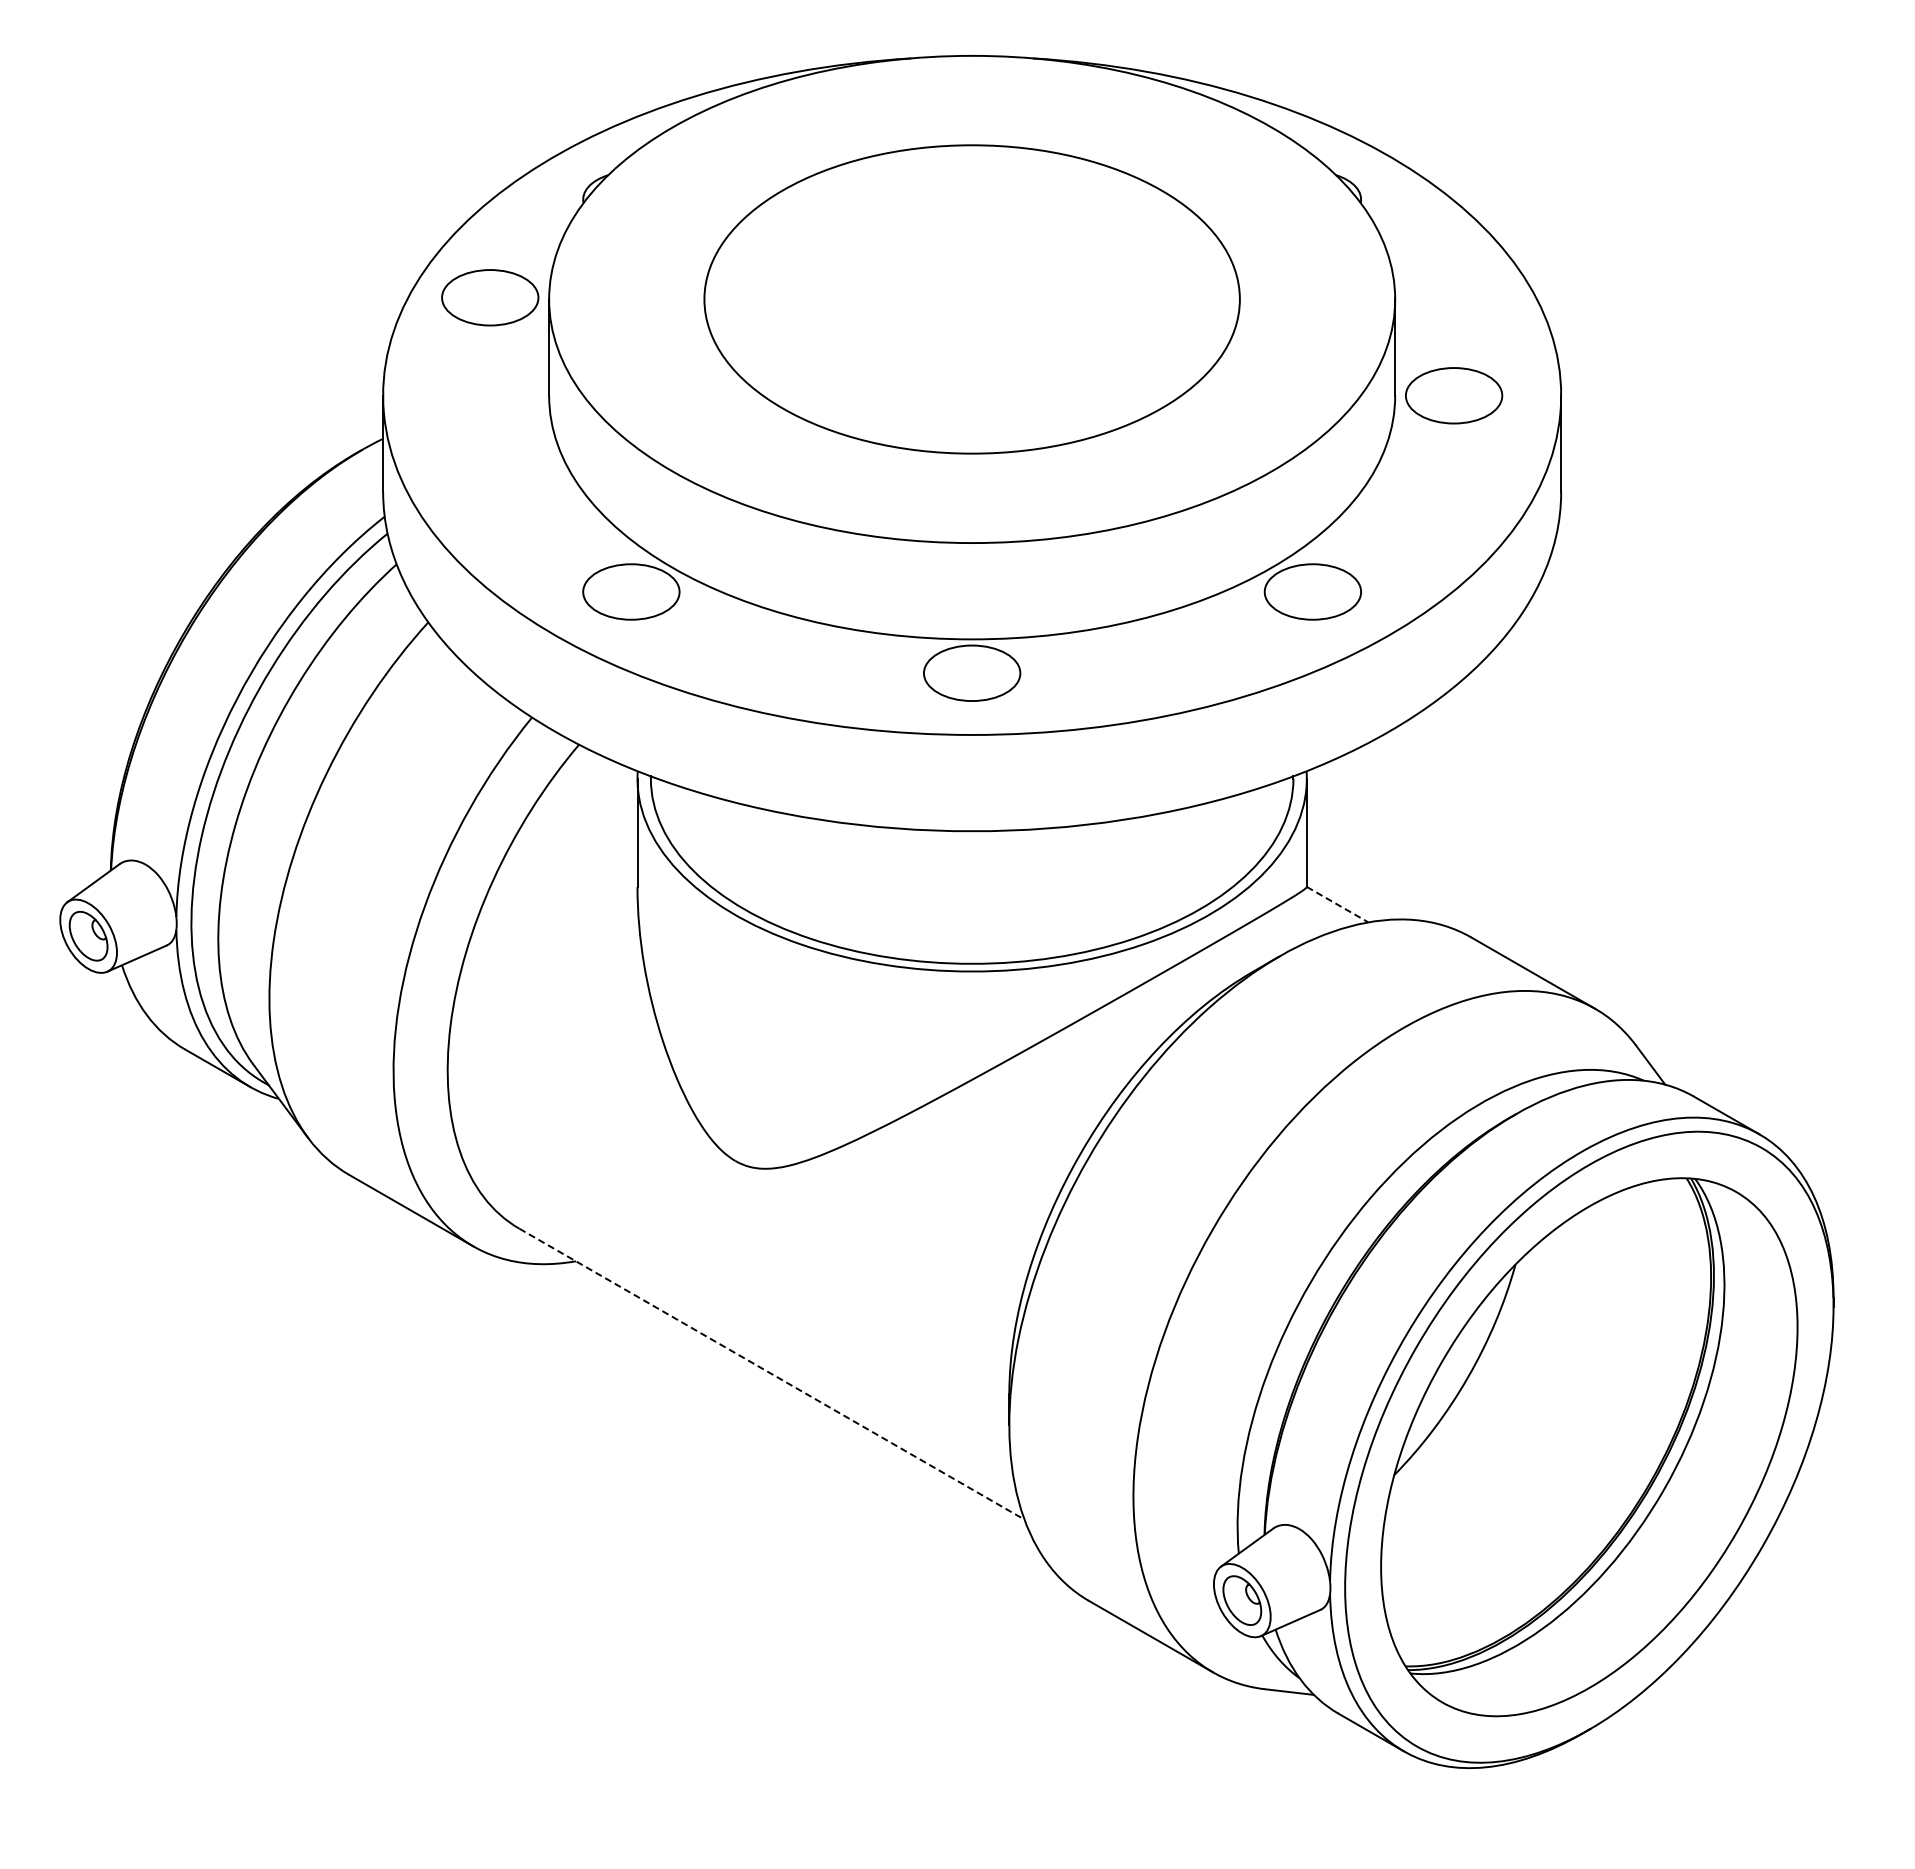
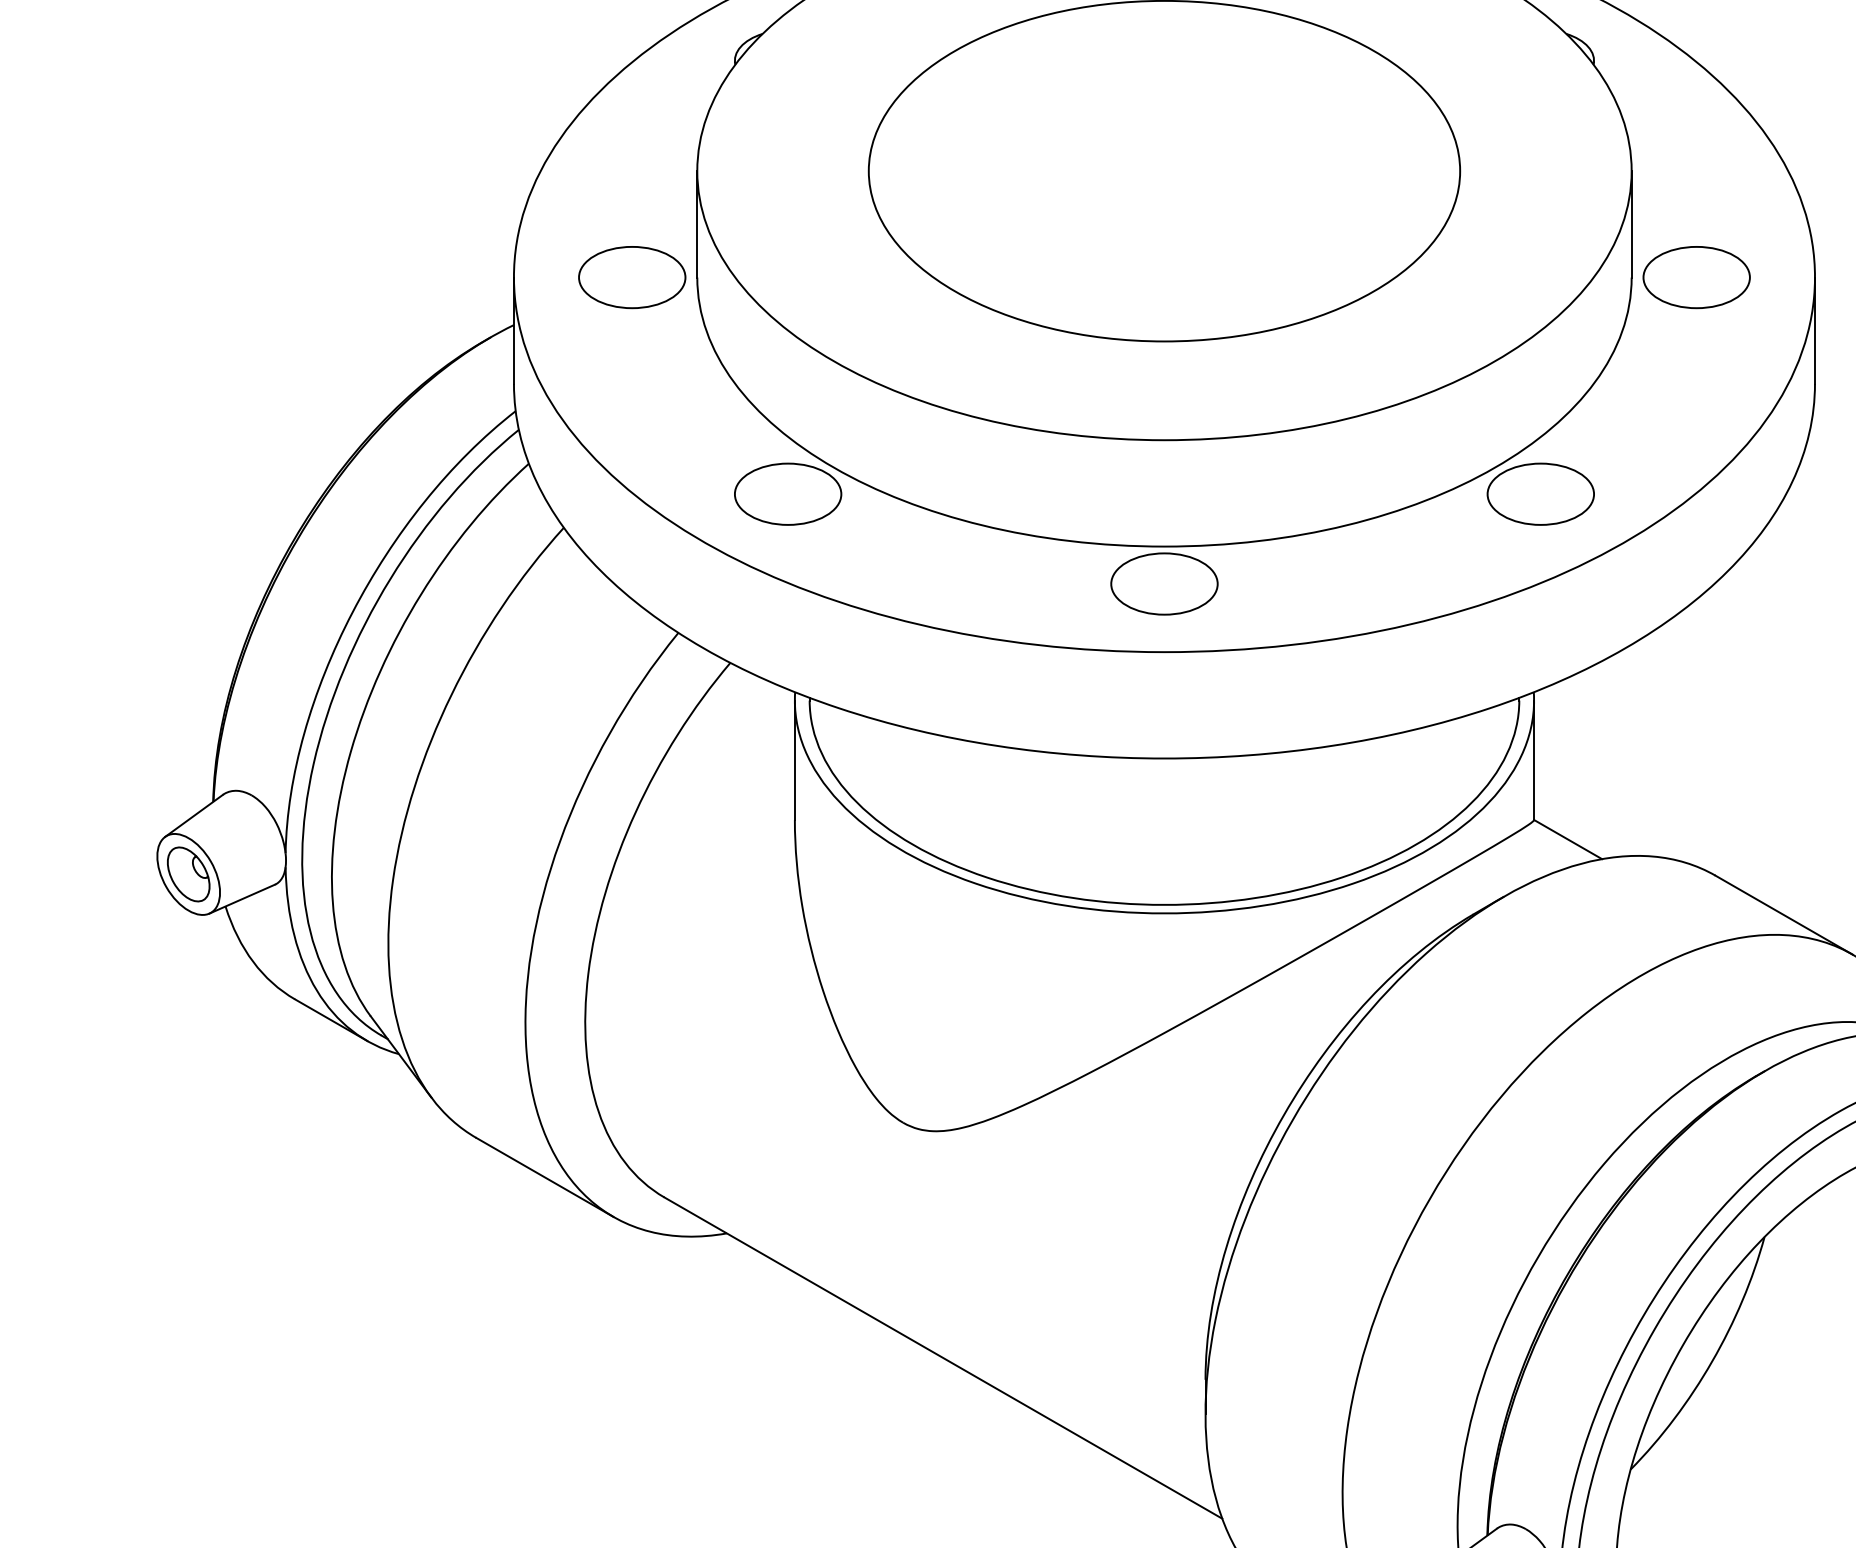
part: (490, 297) -> (632, 277), moved
line: (1337, 904) -> (1567, 839), dashed -> solid
line: (772, 1374) -> (943, 1358), dashed -> solid

